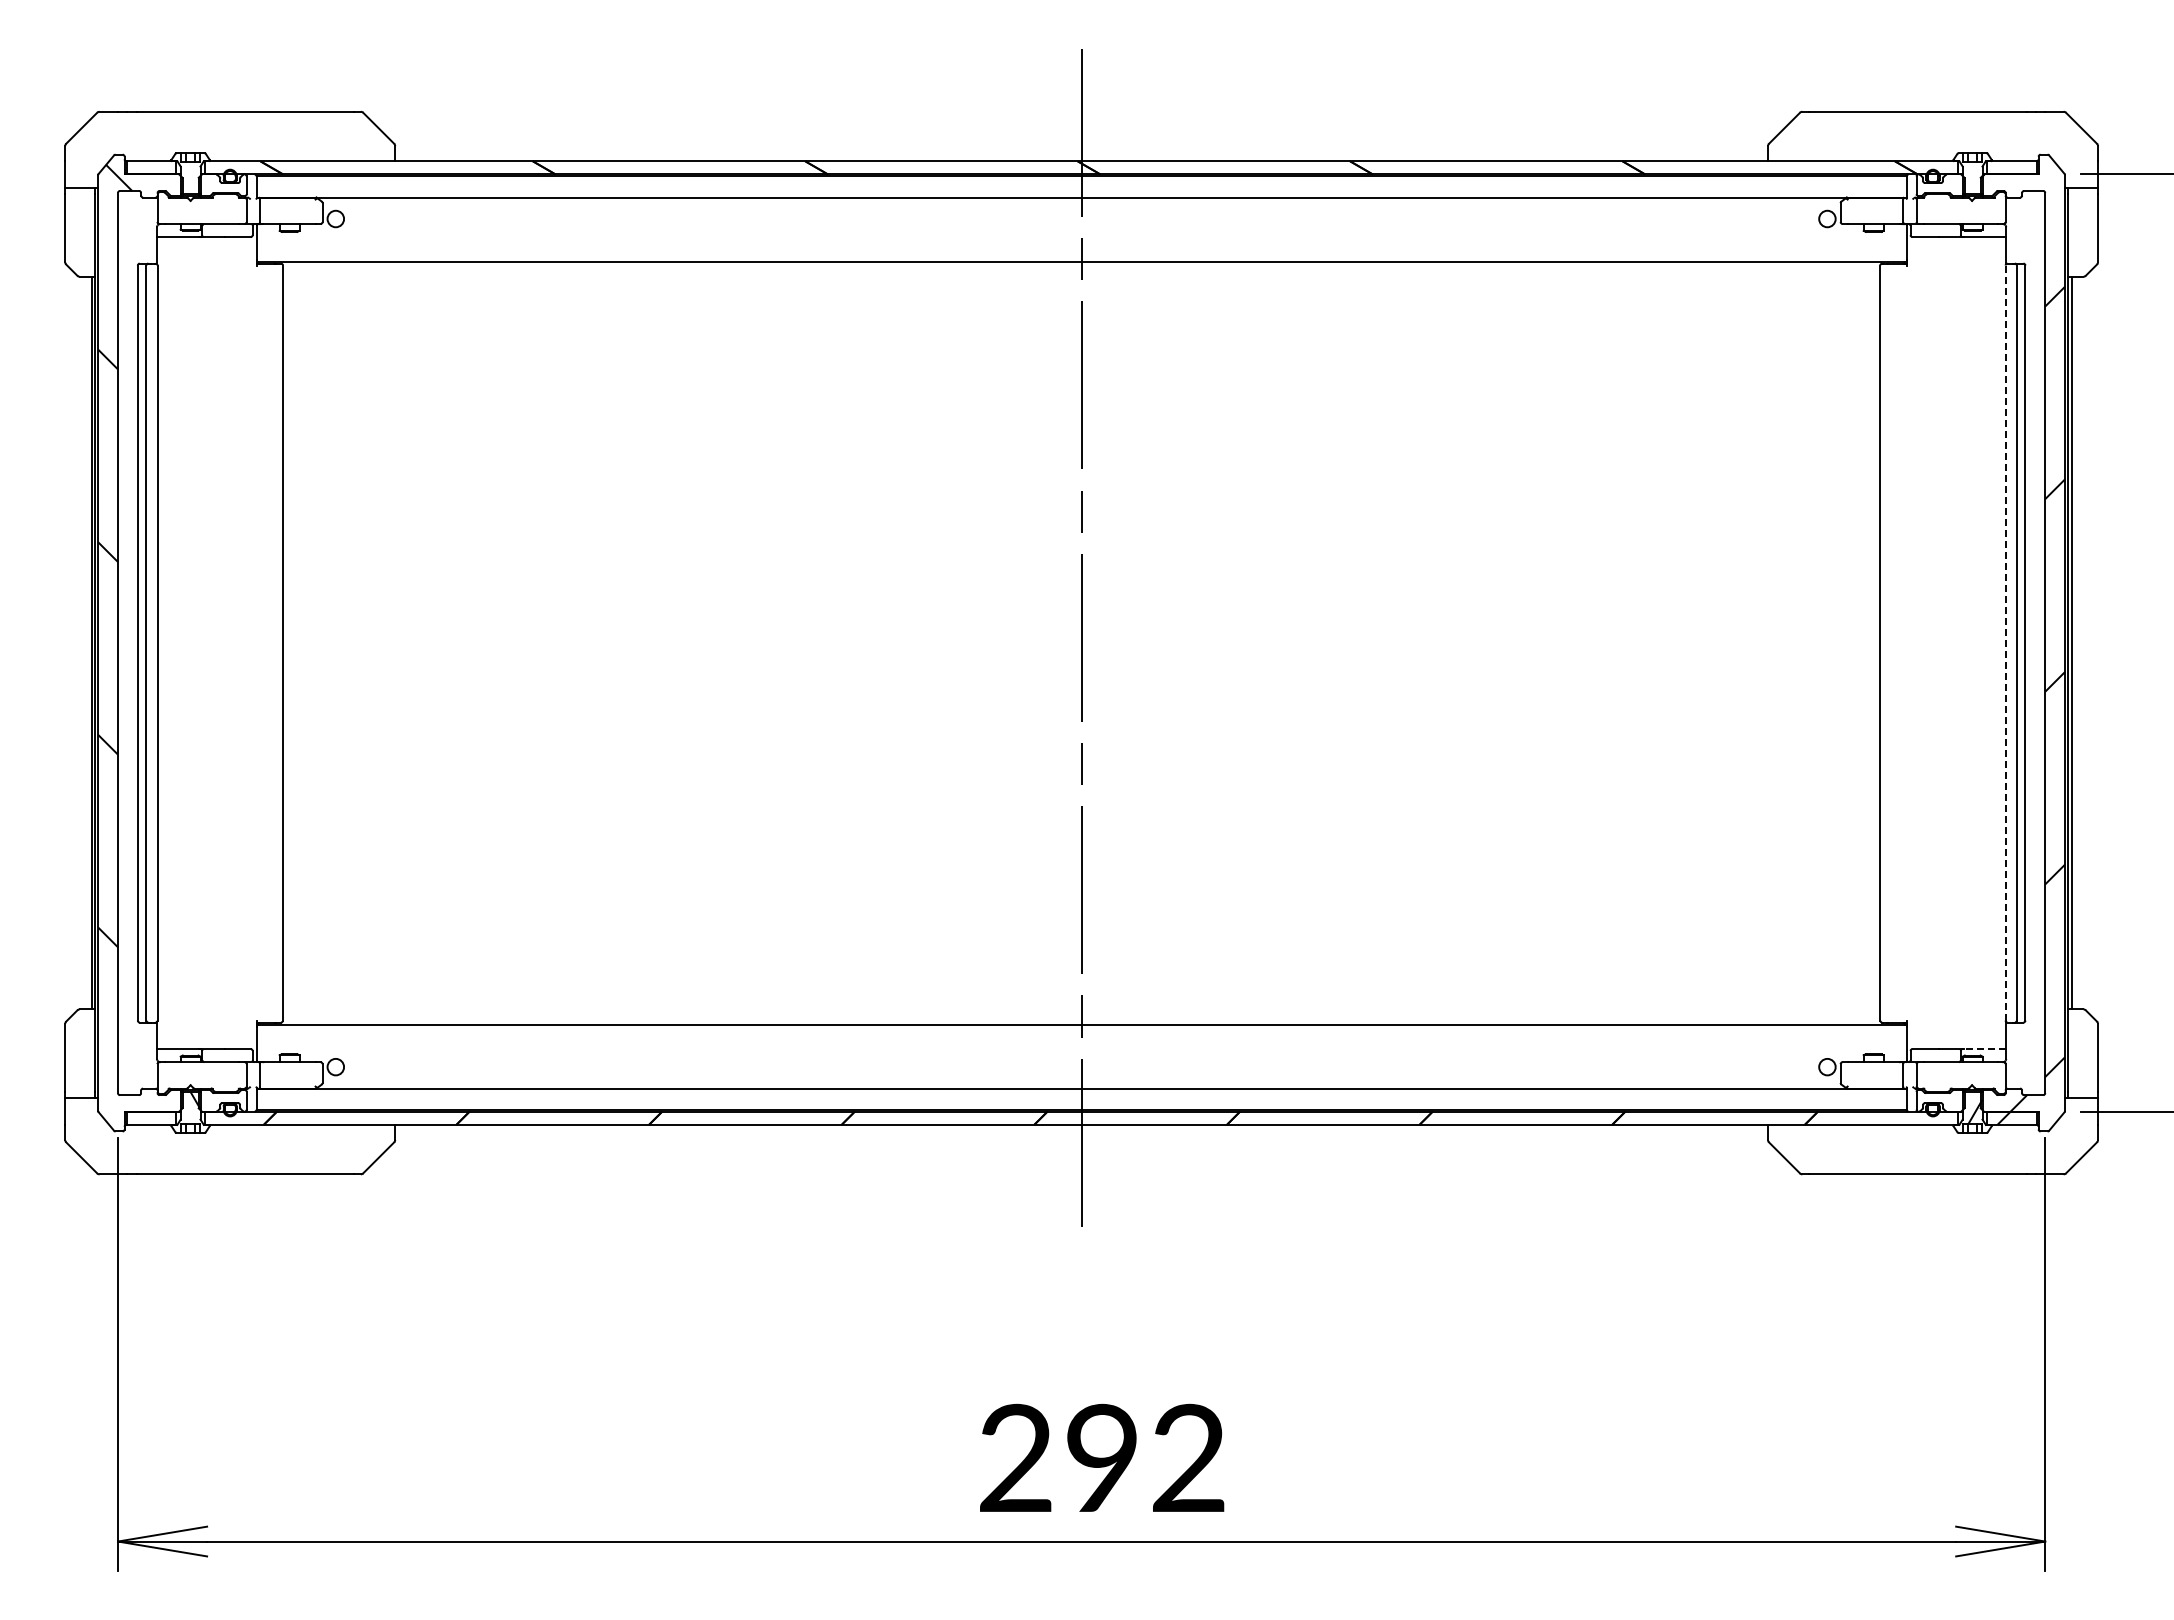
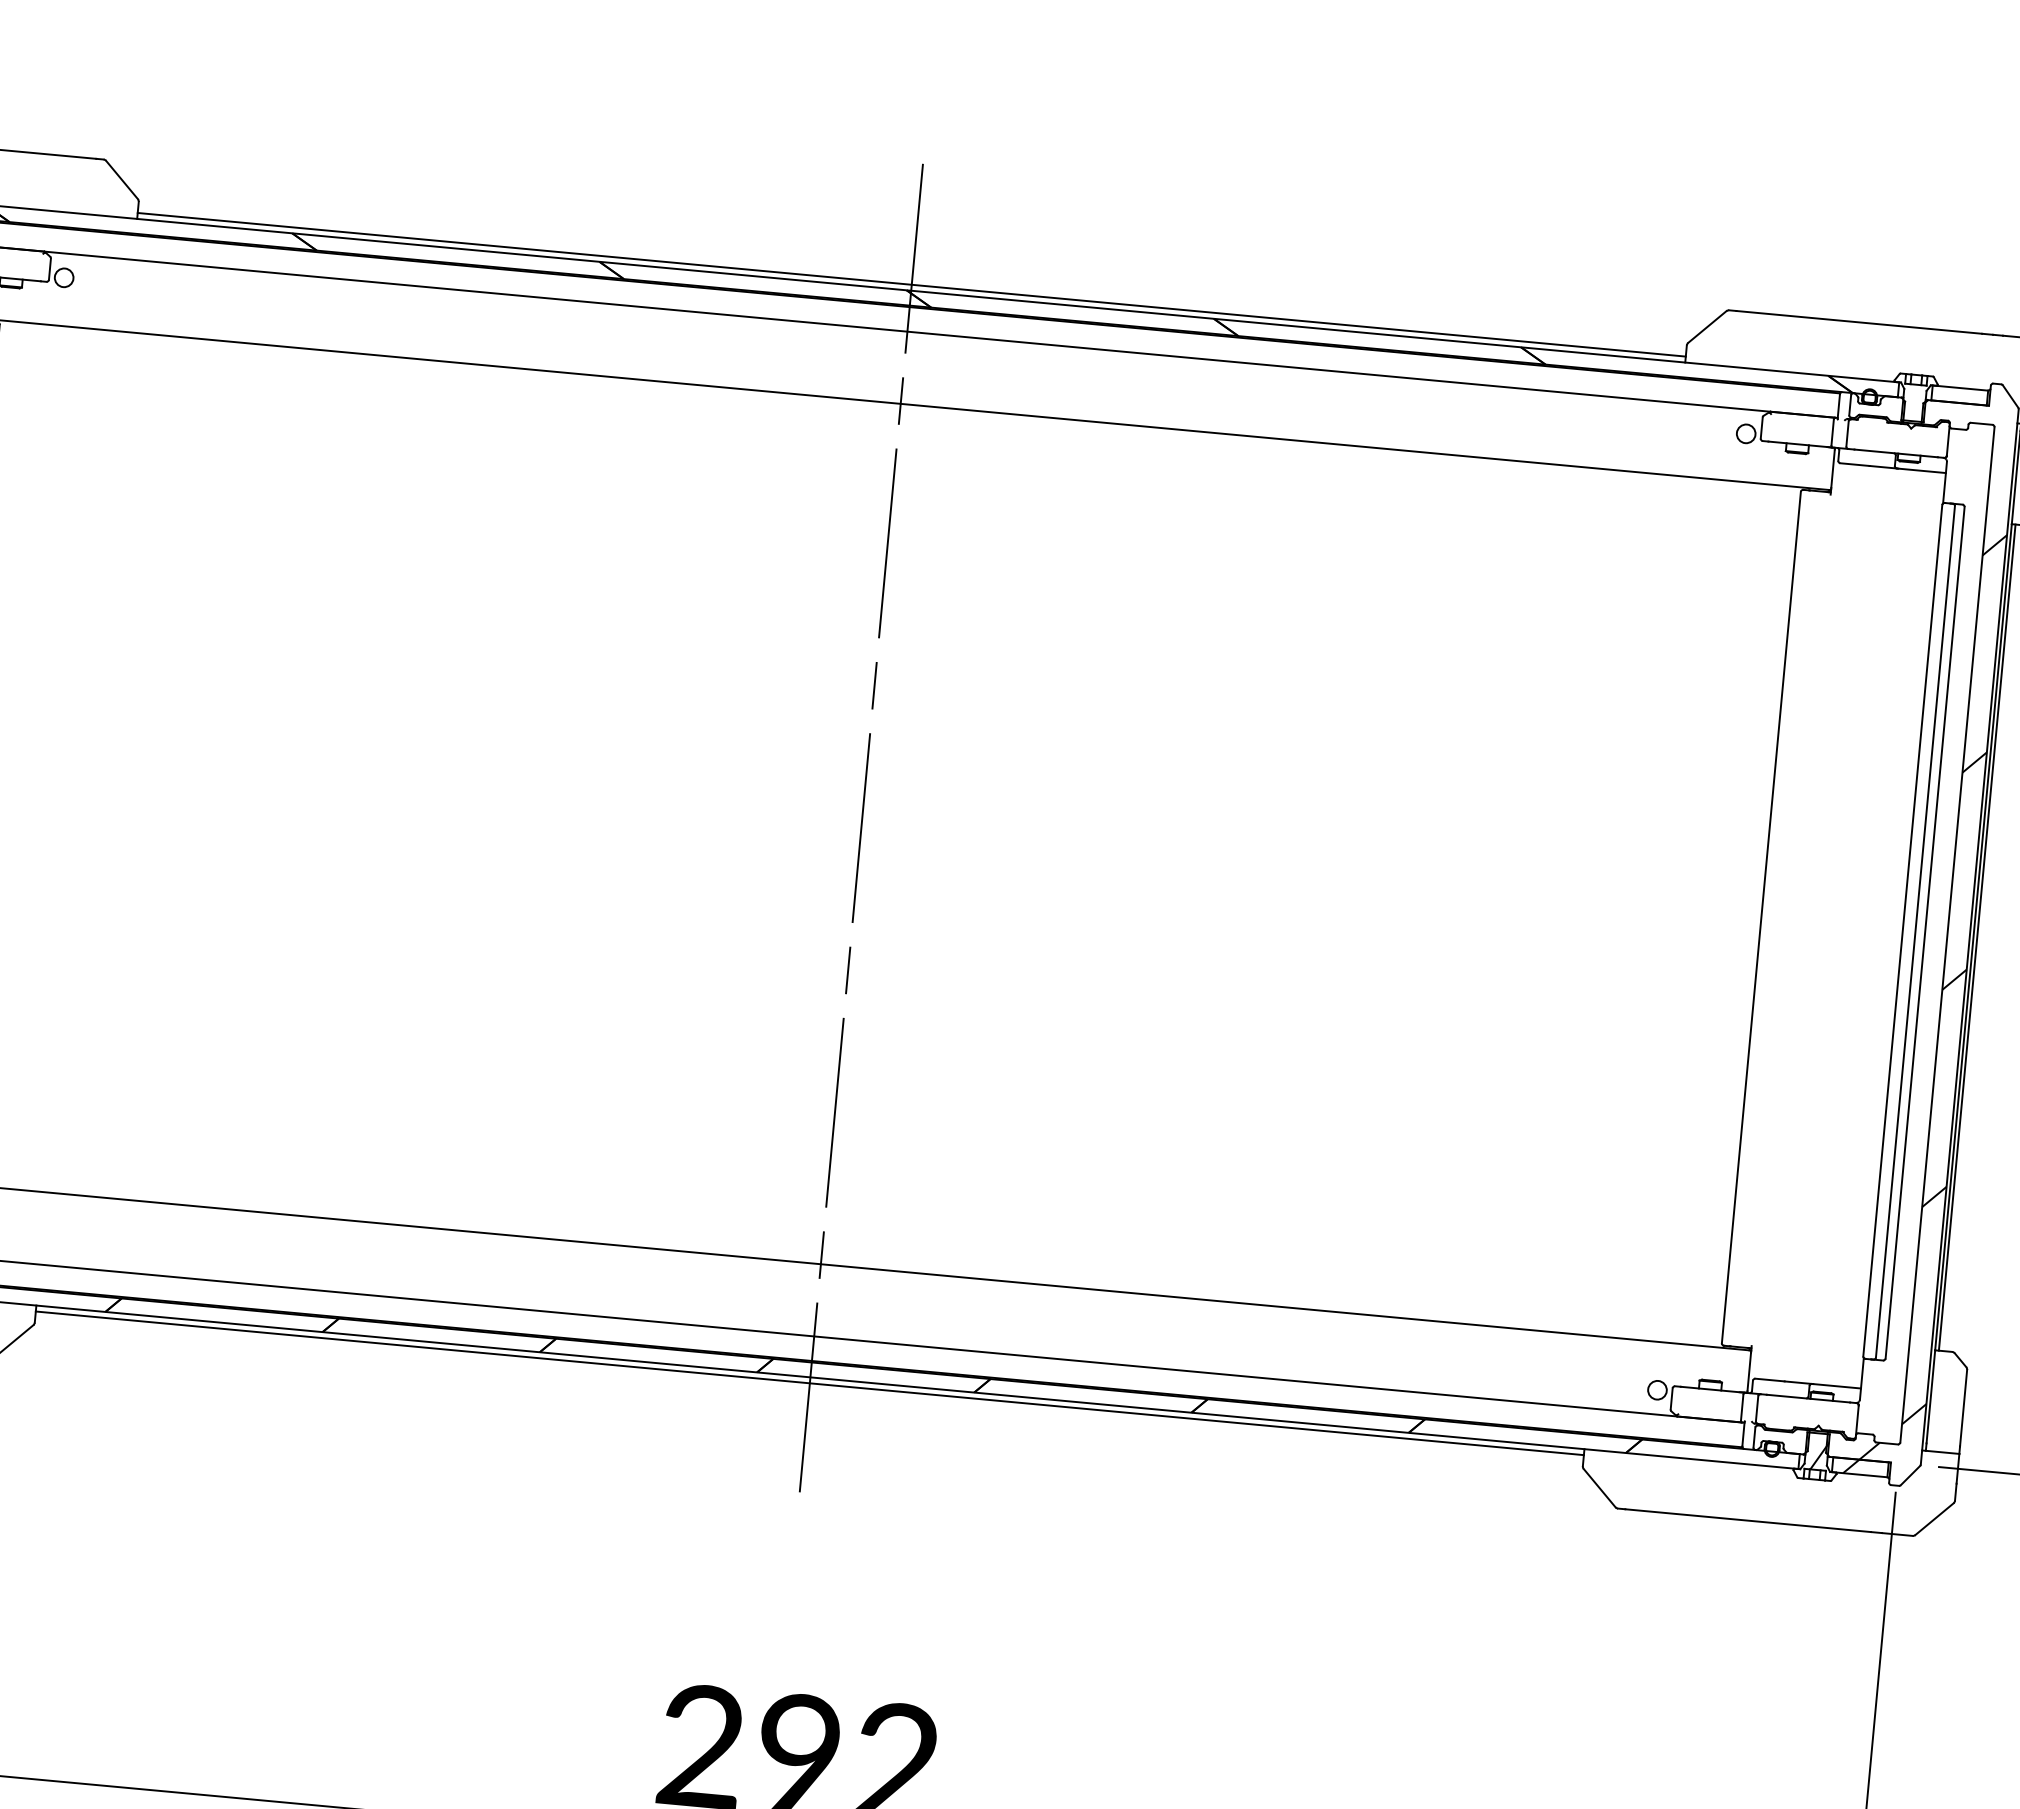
line: (1081, 155) -> (911, 284), added
line: (2005, 643) -> (1902, 931), dashed -> solid
line: (1984, 1048) -> (1836, 1385), dashed -> solid
line: (1081, 1130) -> (809, 1383), added

